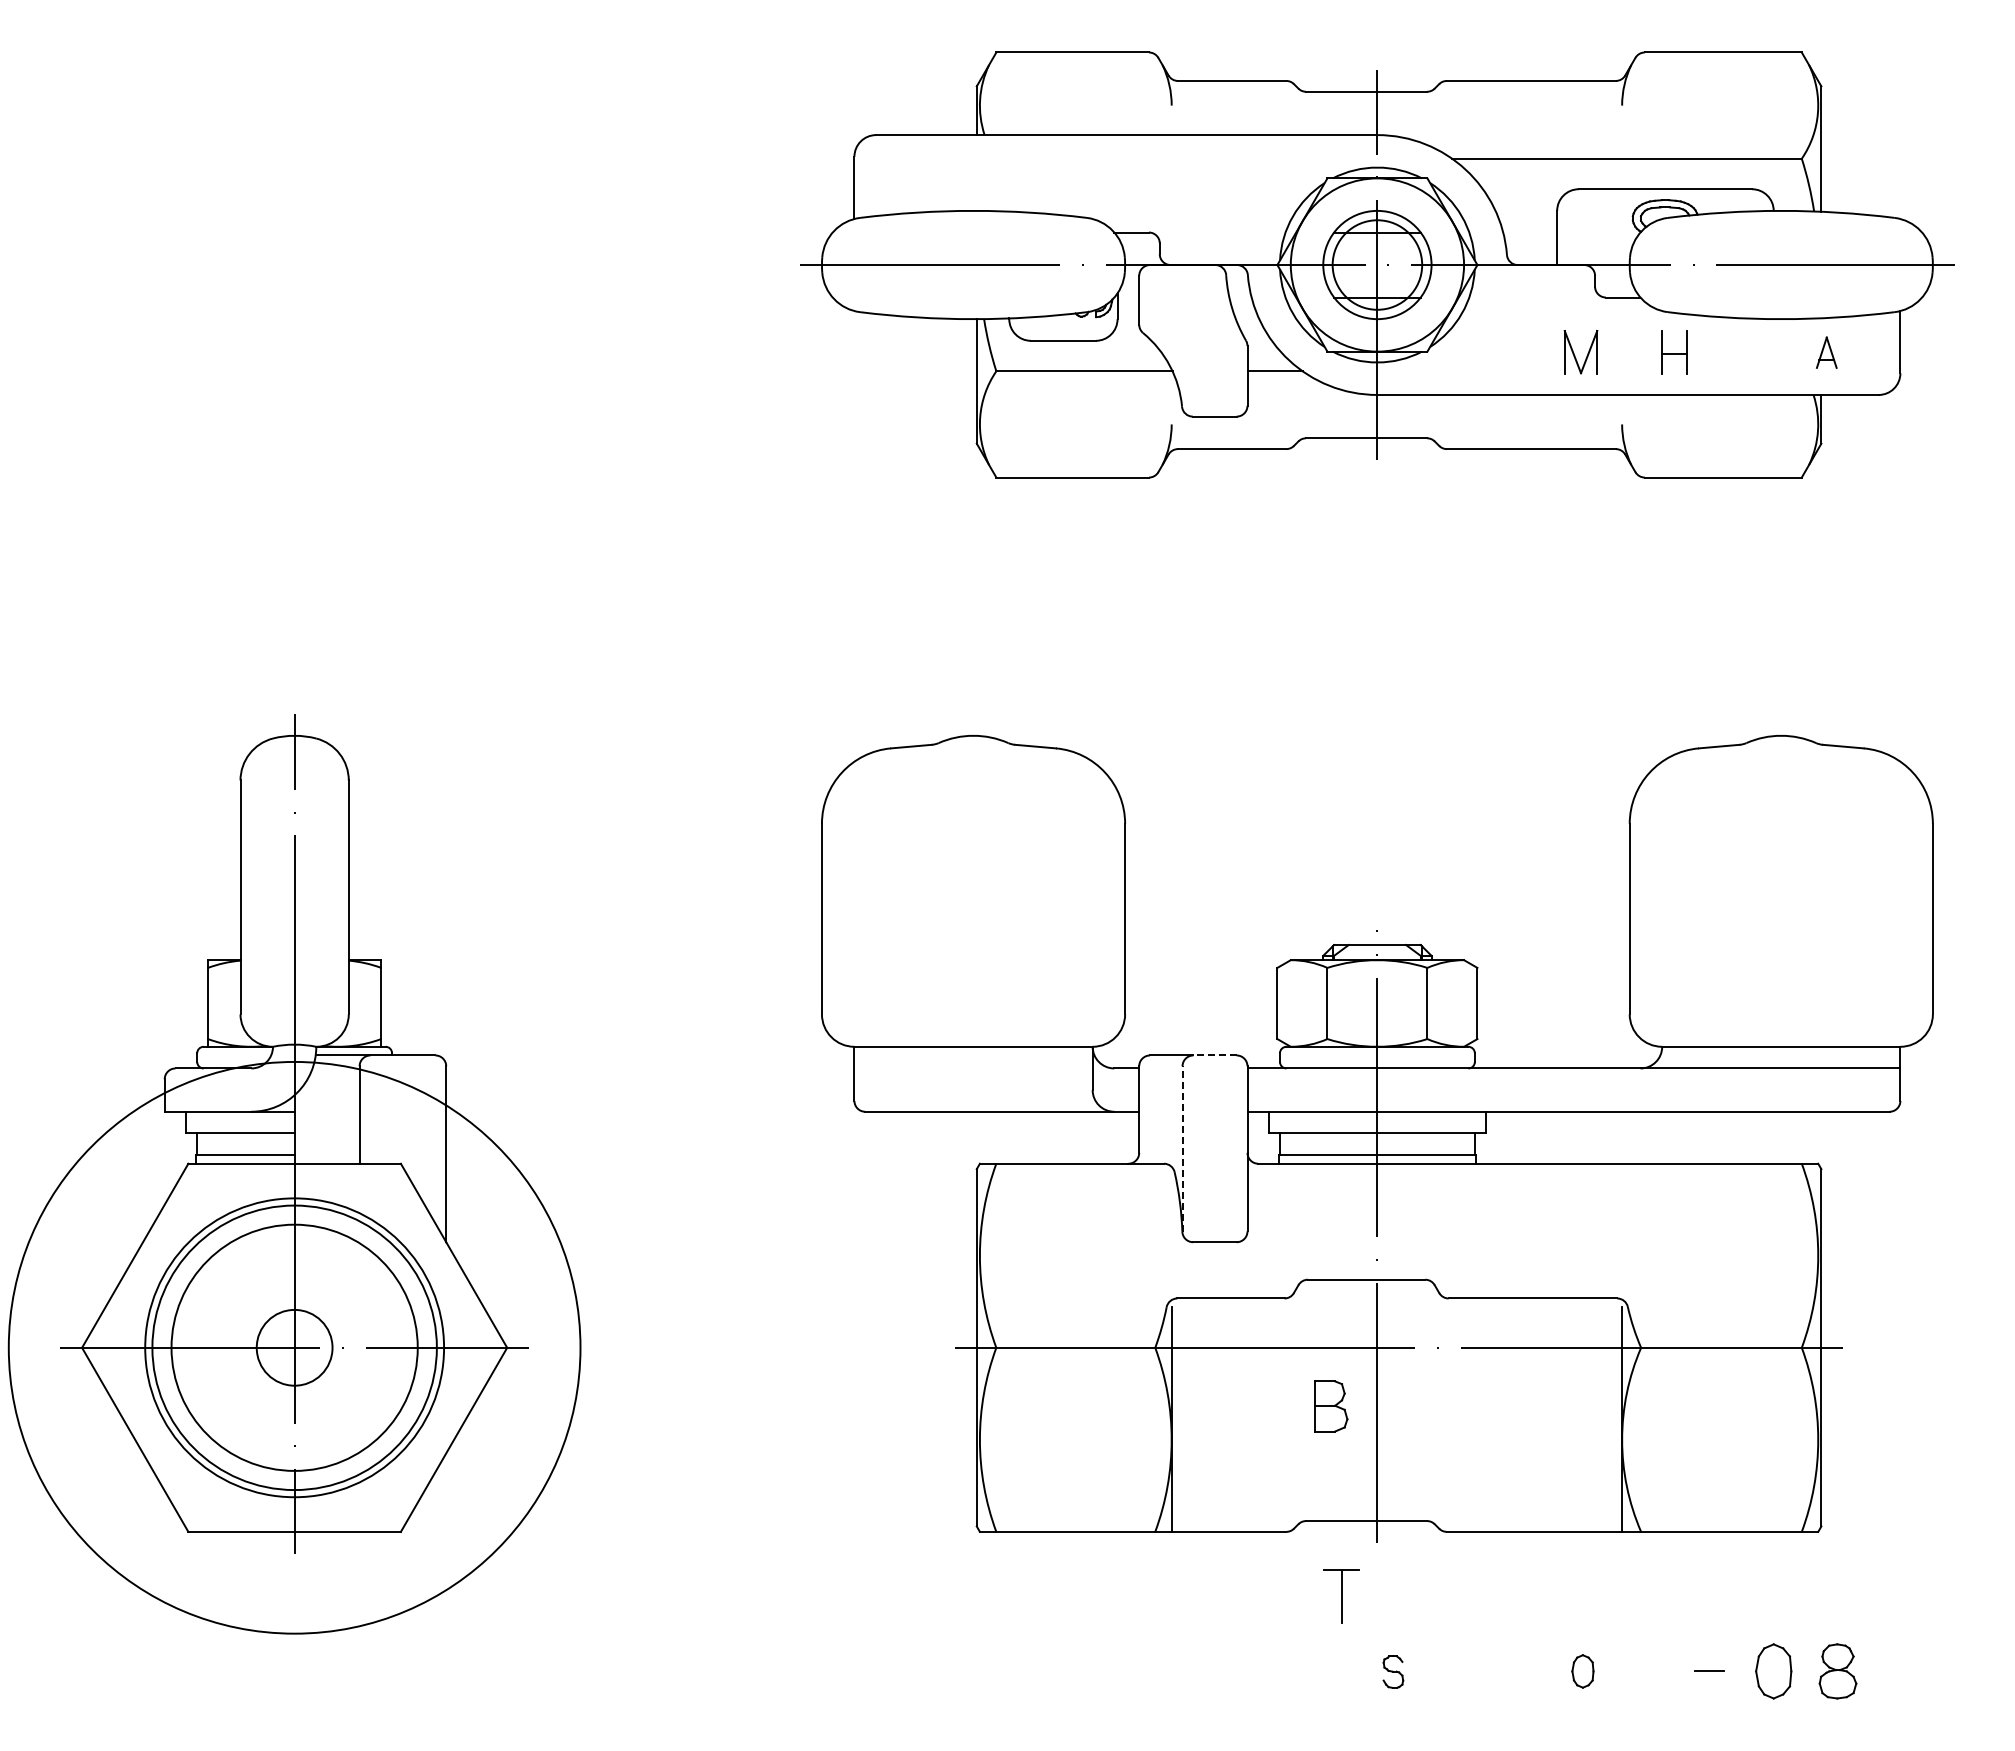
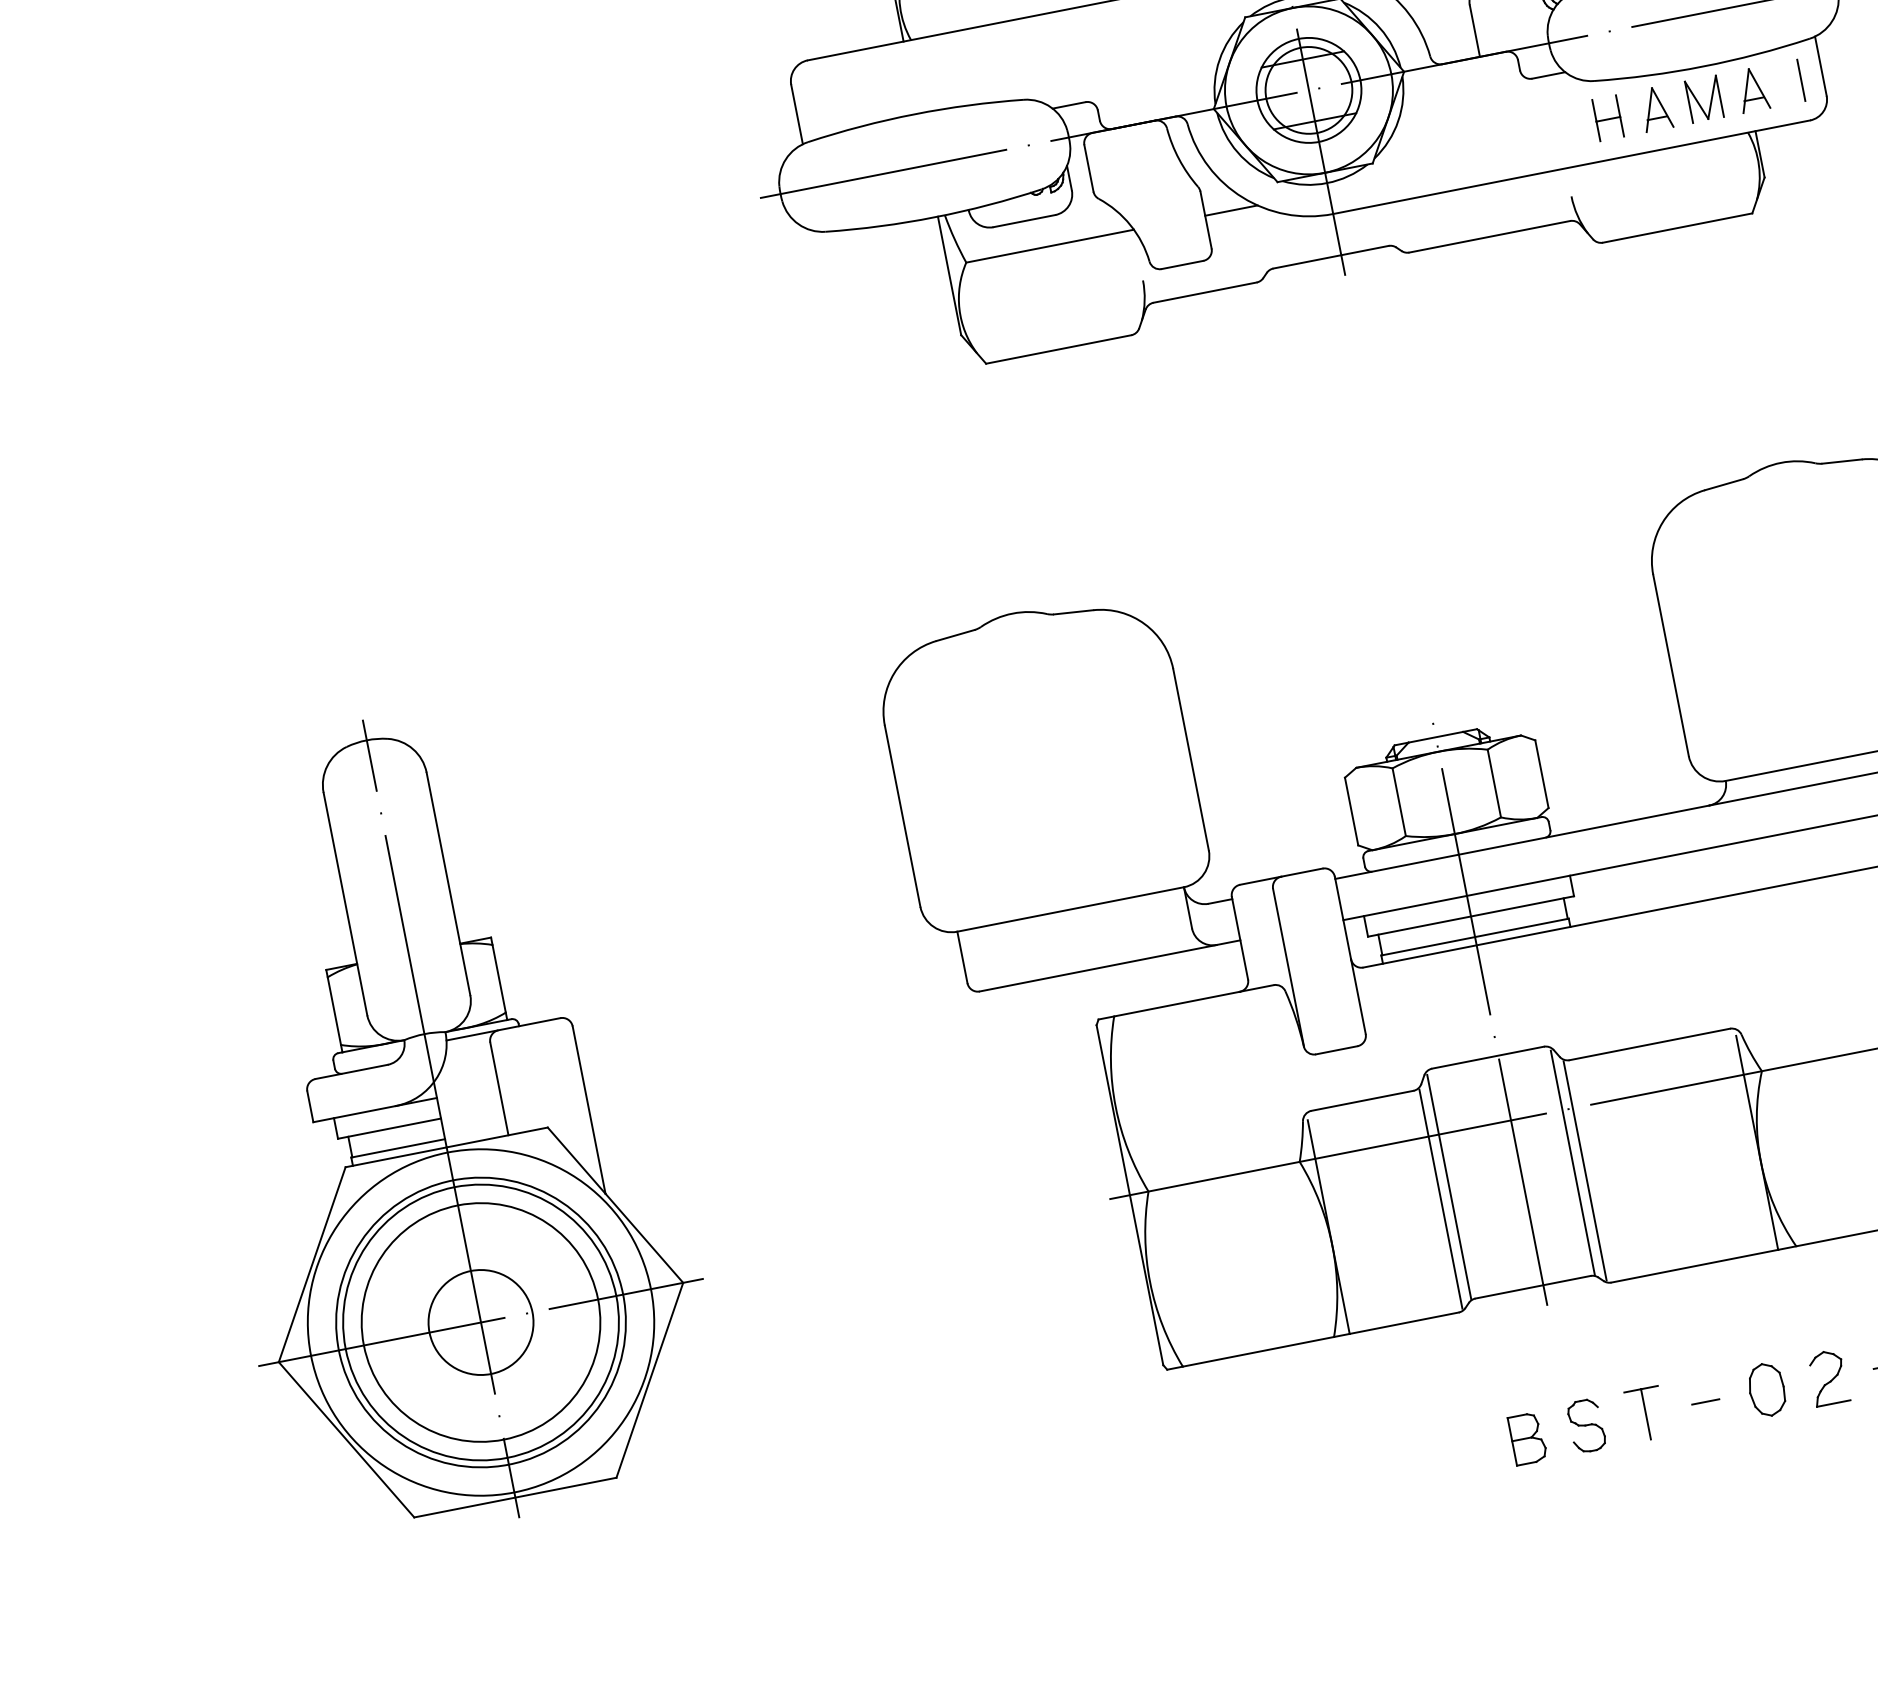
part: (1580, 352) -> (1703, 99), moved
part: (1725, 352) -> (1656, 108), added
part: (1826, 352) -> (1752, 89), size x1.43
line: (1877, 352) -> (1800, 80), added
line: (1215, 1055) -> (1302, 872), dashed -> solid
line: (1182, 1149) -> (1288, 968), dashed -> solid
circle: (294, 1347) -> (480, 1322), size x0.62
circle: (294, 1347) -> (480, 1322), size x1.43
line: (1301, 1403) -> (1449, 1187), added
line: (1431, 1403) -> (1572, 1163), added
part: (1331, 1406) -> (1528, 1438), moved
line: (1290, 1413) -> (1440, 1199), added
line: (1442, 1413) -> (1585, 1170), added
part: (1341, 1596) -> (1645, 1414), moved
part: (1393, 1671) -> (1586, 1425), size x1.67
line: (1518, 1671) -> (1705, 1402), added
part: (1582, 1671) -> (1766, 1390), size x1.67
part: (1647, 1671) -> (1828, 1377), added

